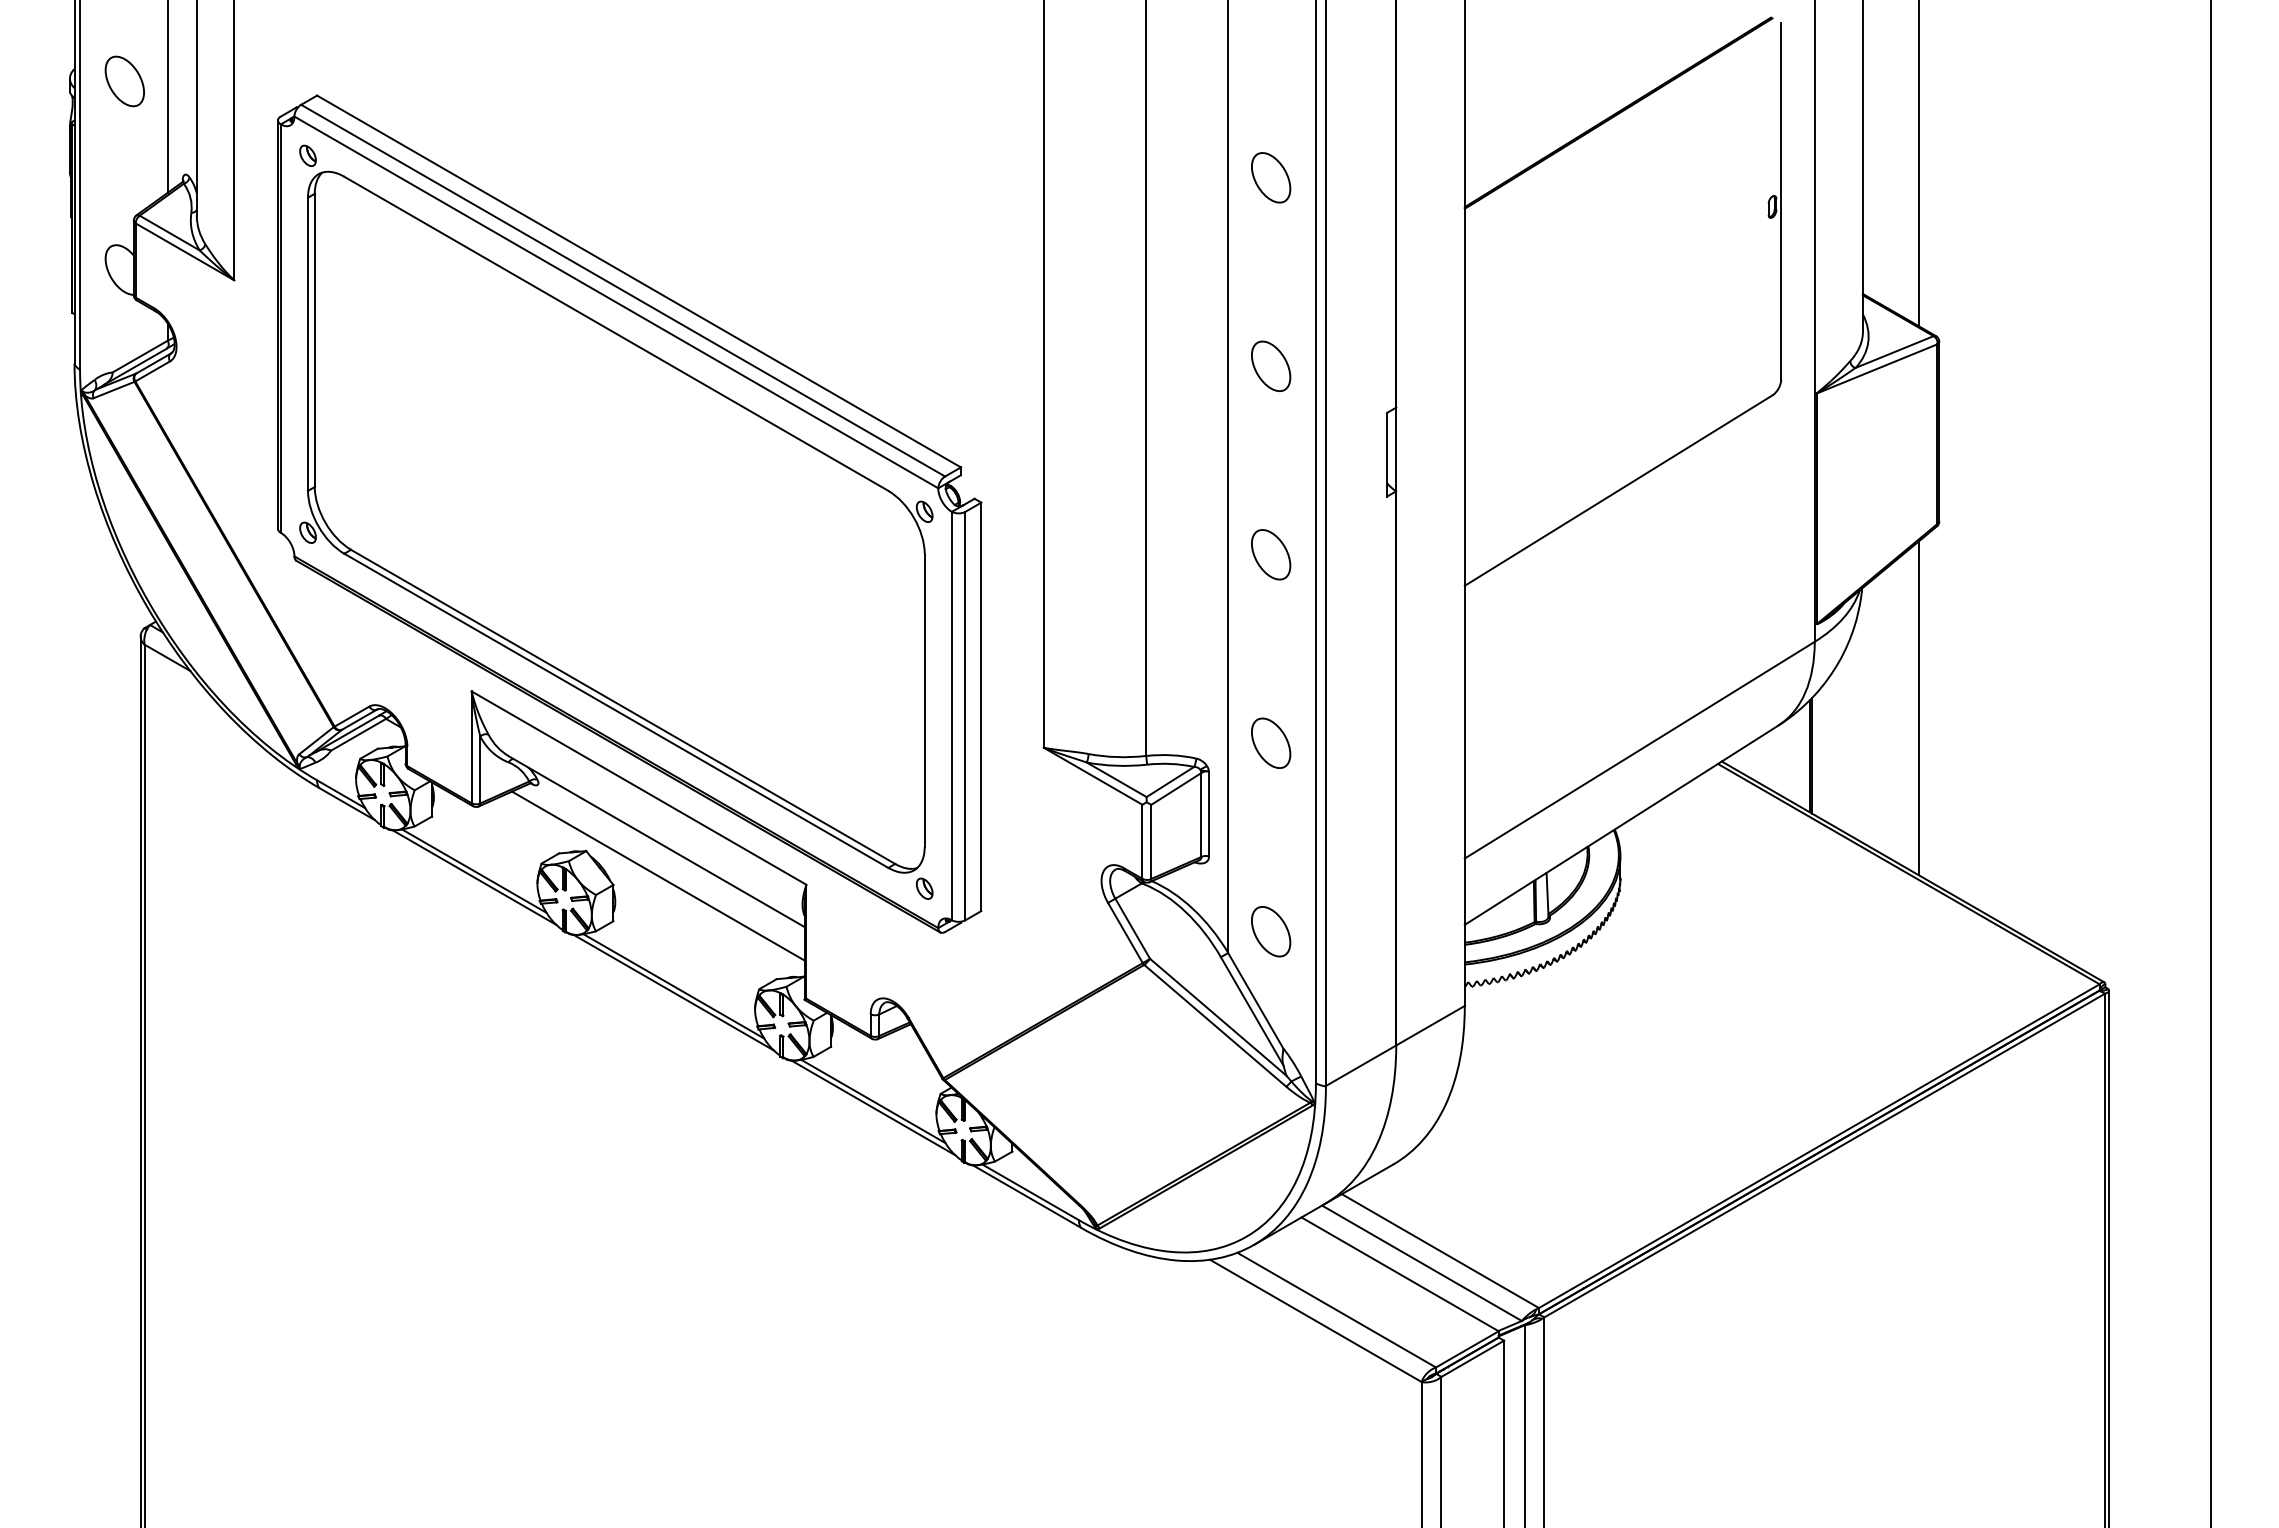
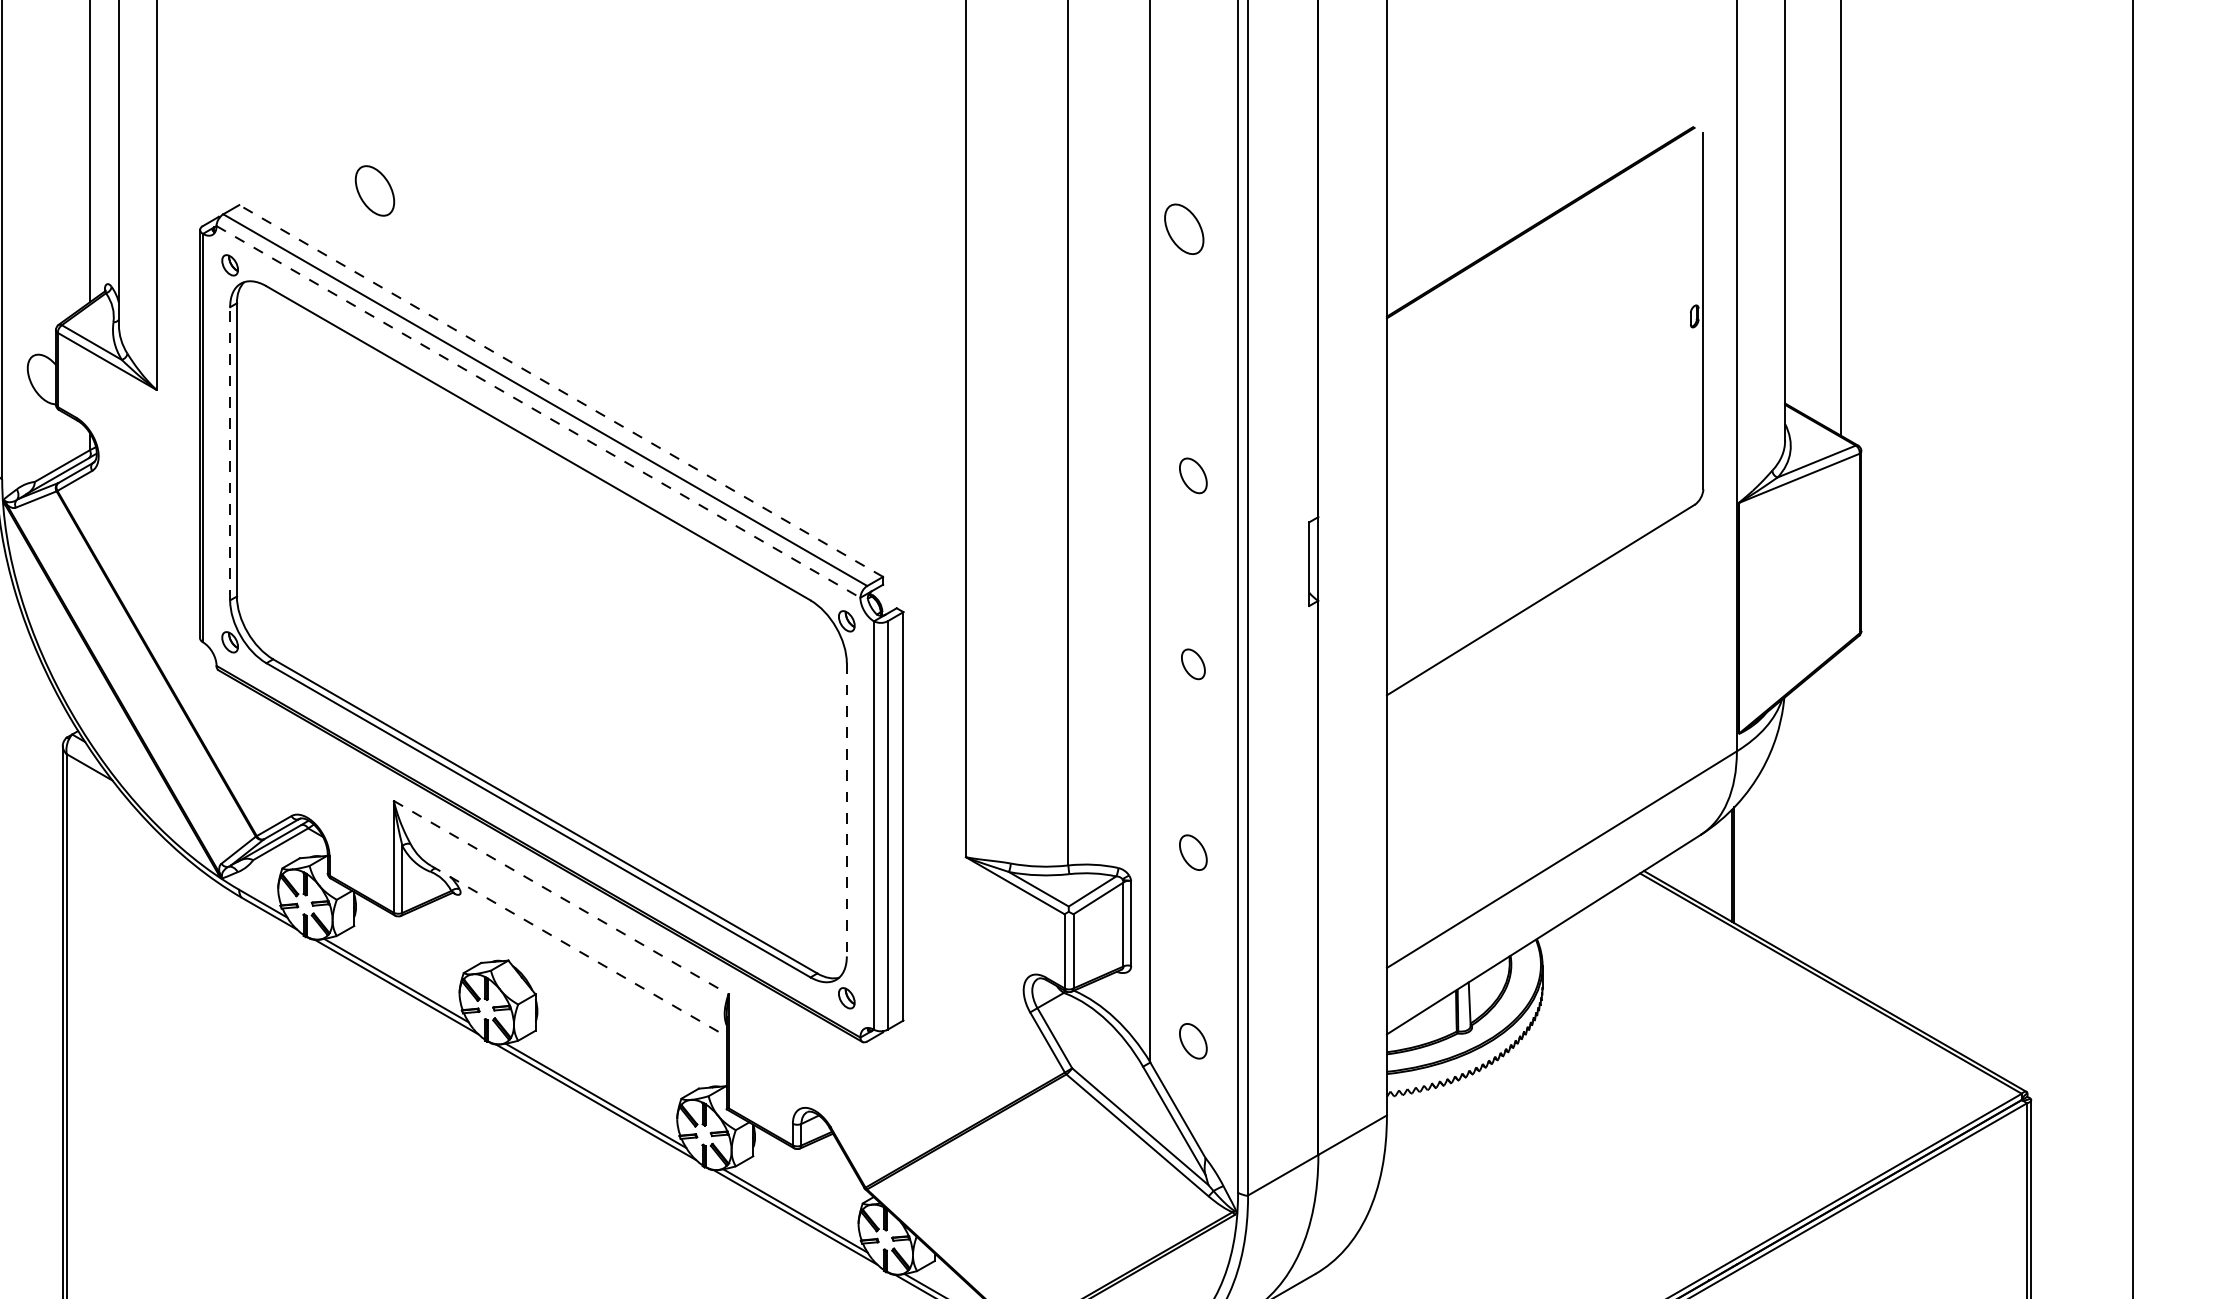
part: (124, 81) -> (374, 190), moved
part: (1271, 177) -> (1184, 228), moved
line: (639, 281) -> (561, 390), solid -> dashed
line: (616, 302) -> (538, 411), solid -> dashed
line: (308, 344) -> (230, 453), solid -> dashed
part: (1271, 366) -> (1193, 475), size x0.7
part: (1271, 554) -> (1193, 663), size x0.6
line: (924, 700) -> (846, 809), solid -> dashed
line: (1918, 708) -> (1840, 817), removed
part: (1271, 742) -> (1193, 851), size x0.7
line: (639, 788) -> (561, 897), solid -> dashed
line: (656, 841) -> (578, 950), solid -> dashed
line: (657, 875) -> (579, 984), removed
part: (1271, 931) -> (1193, 1040), size x0.7

